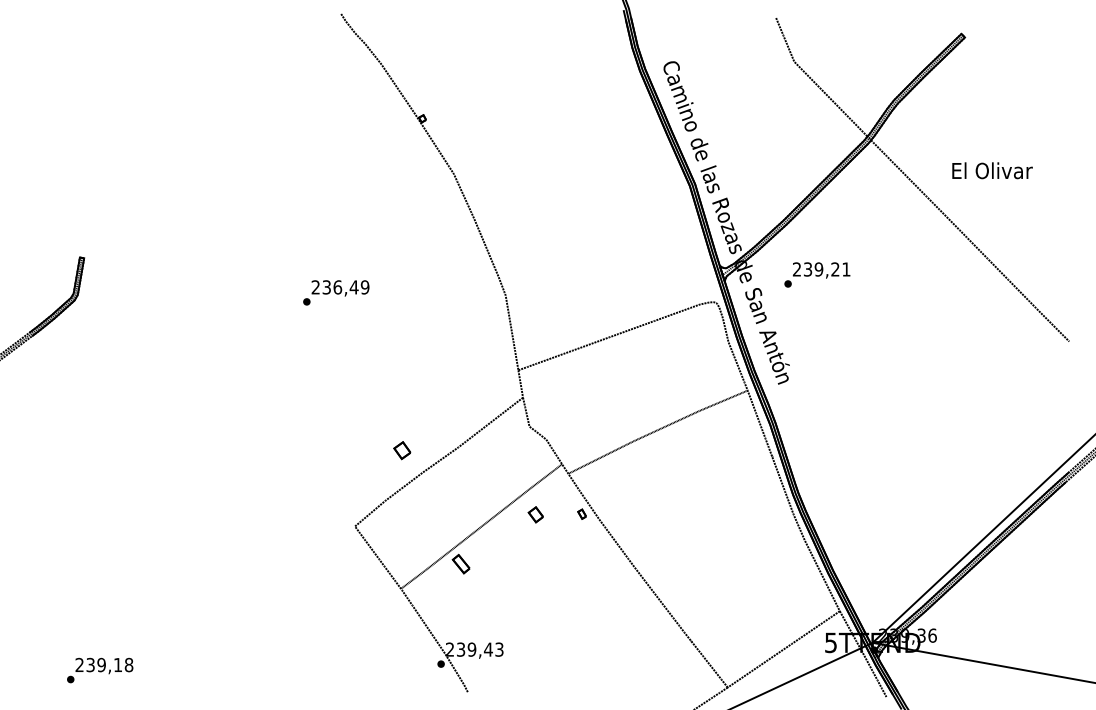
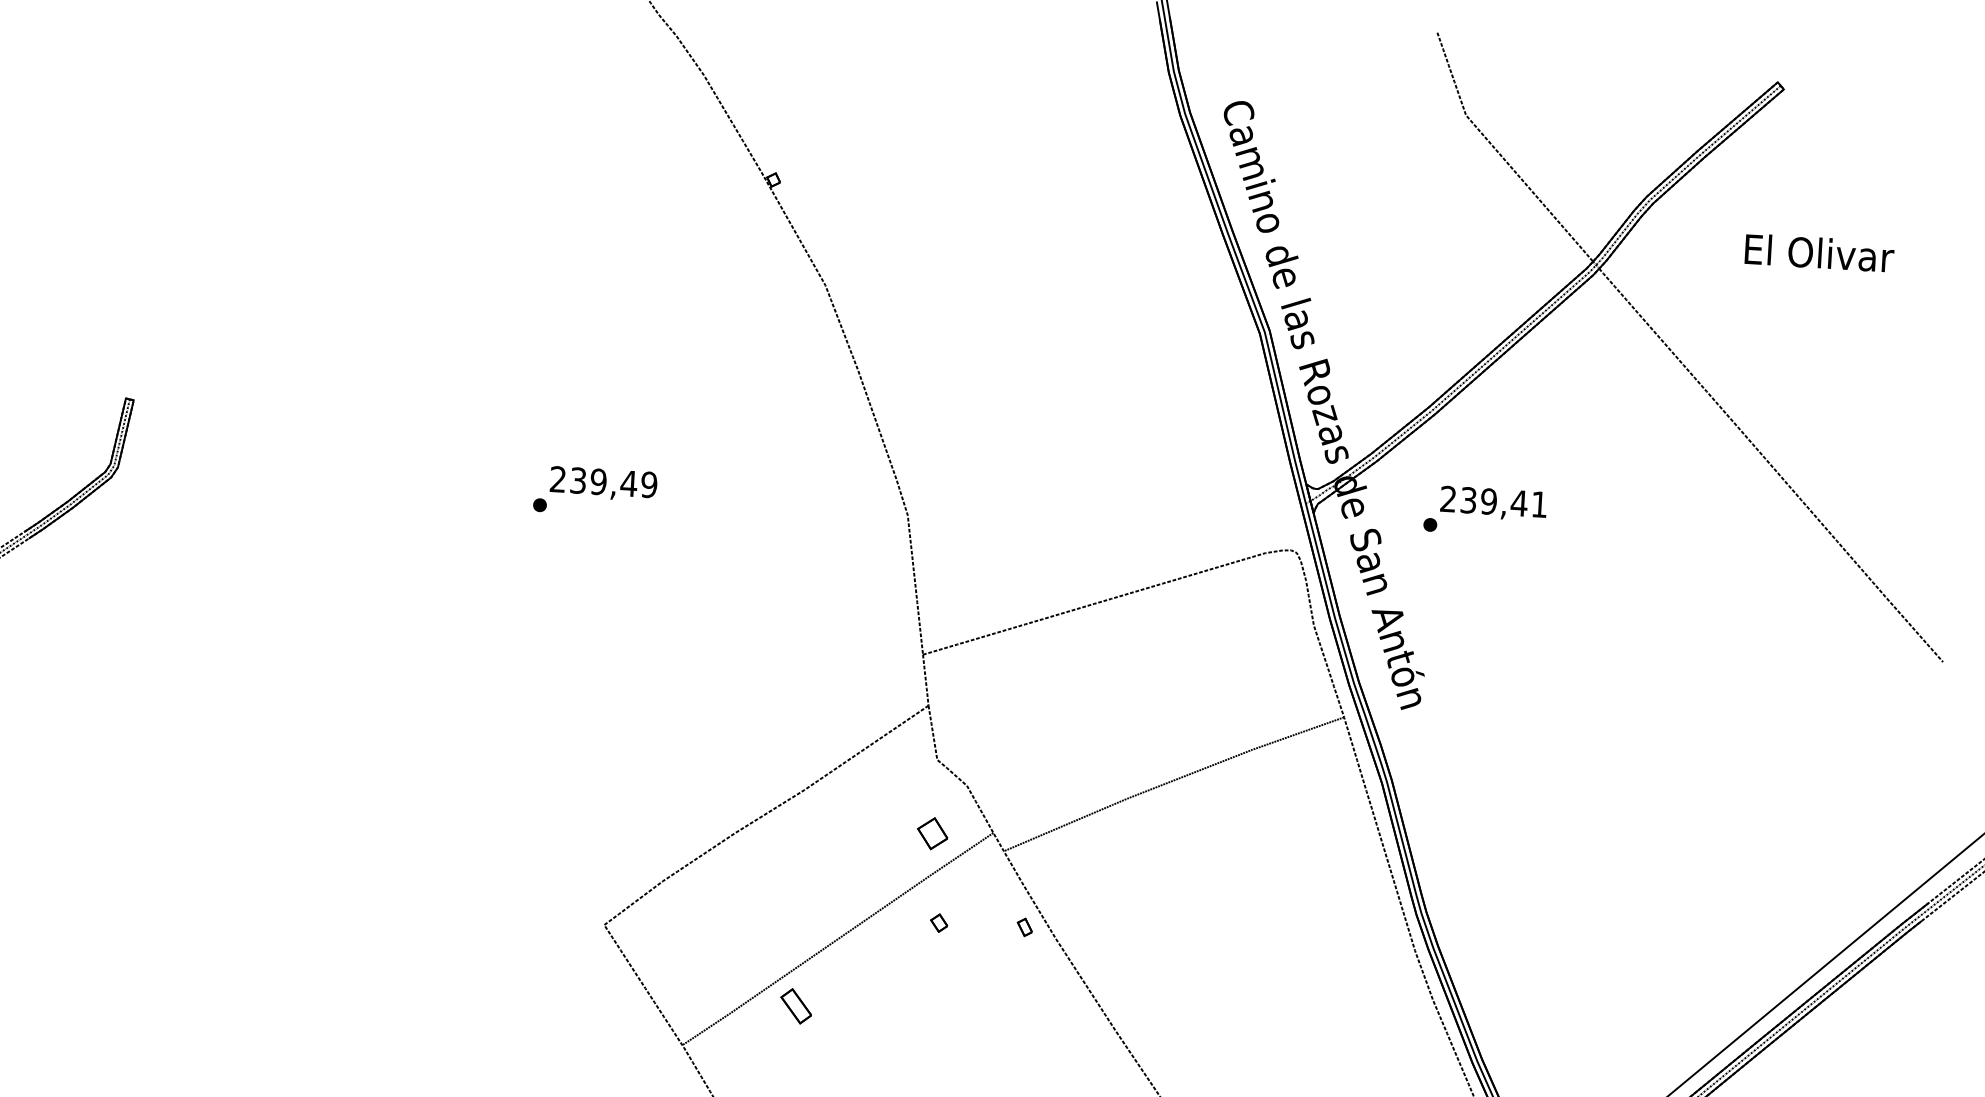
text: (992, 170) -> (1819, 252), moved
text: (834, 269) -> (1517, 503), 239,21 -> 239,41
text: (337, 287) -> (598, 482), 236,49 -> 239,49
part: (402, 450) -> (932, 833), moved
part: (535, 514) -> (938, 922), size x0.62

